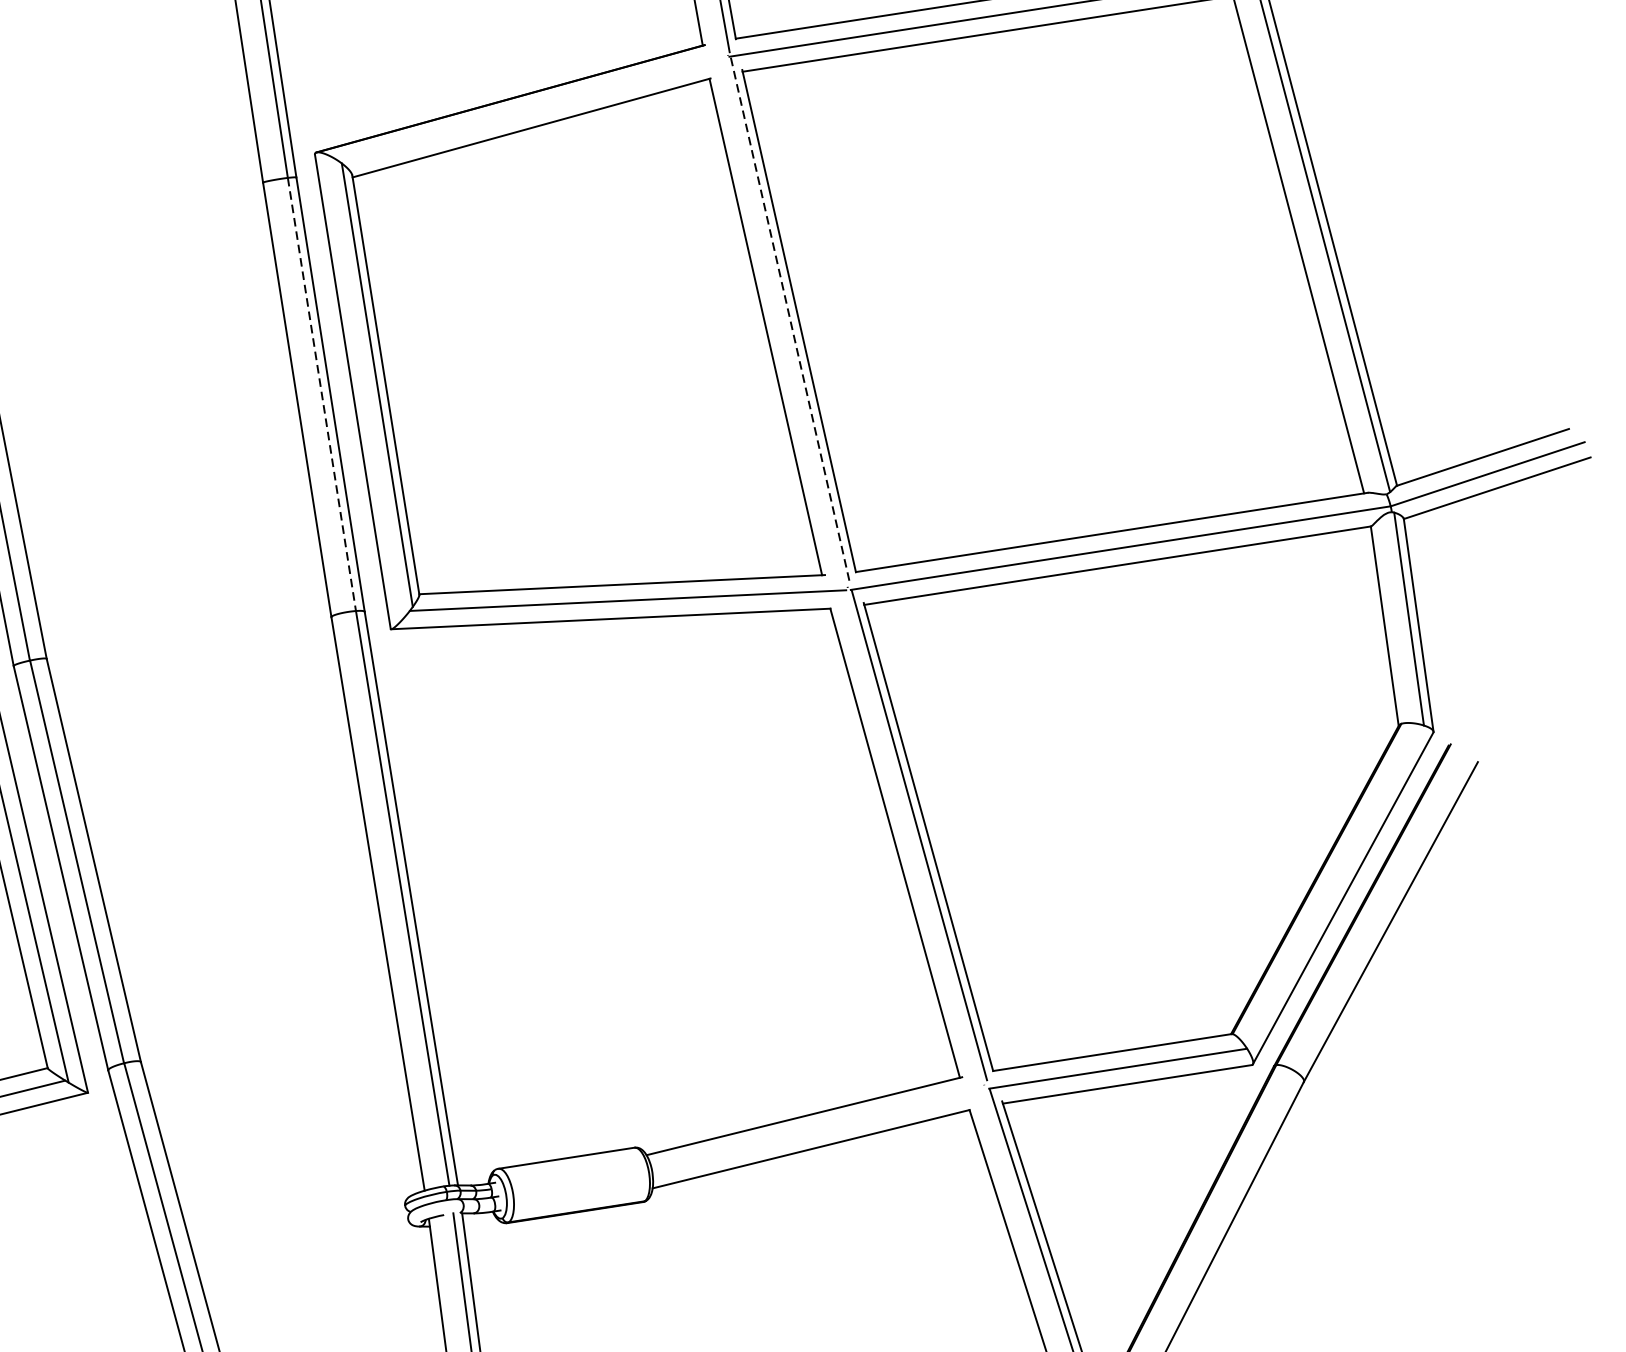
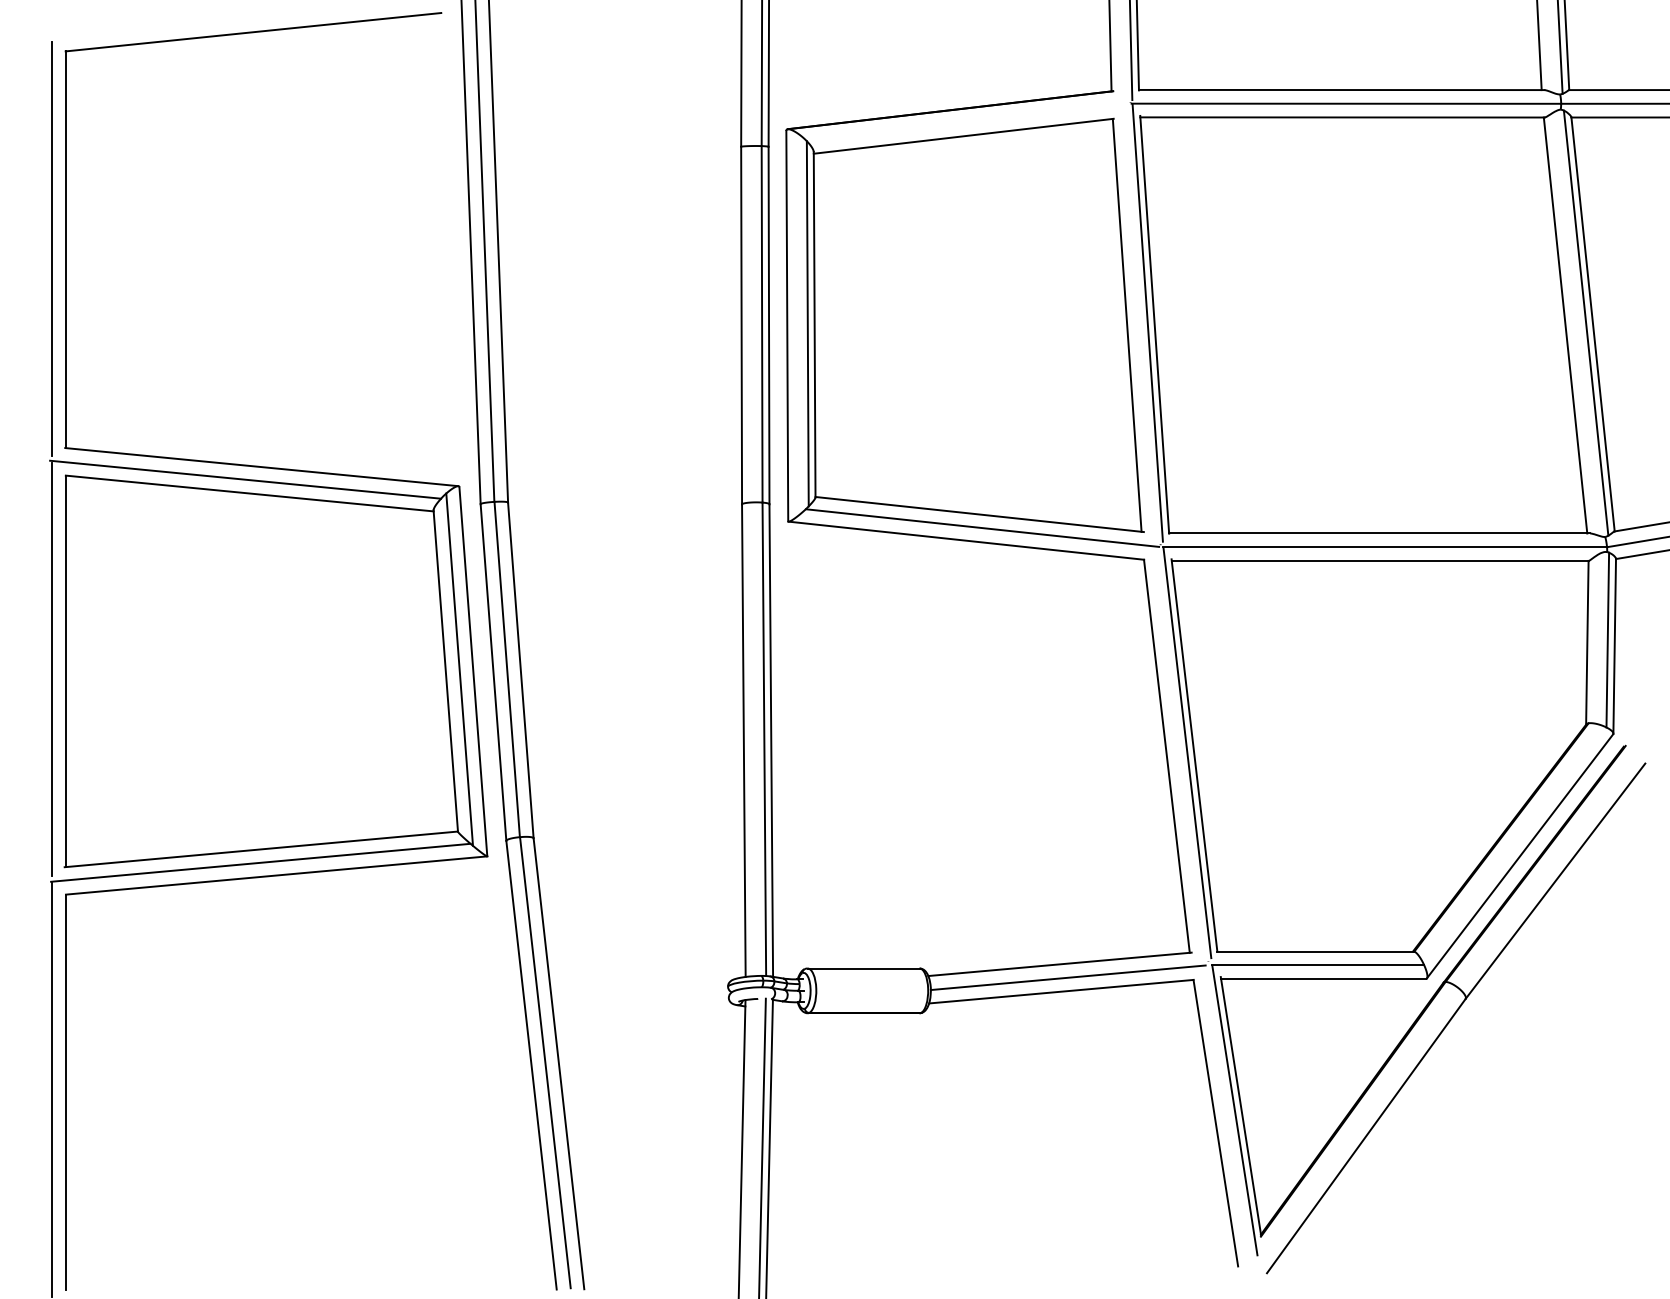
line: (790, 320) -> (1147, 323), dashed -> solid
line: (322, 394) -> (762, 324), dashed -> solid
line: (815, 1130) -> (1067, 977), added

